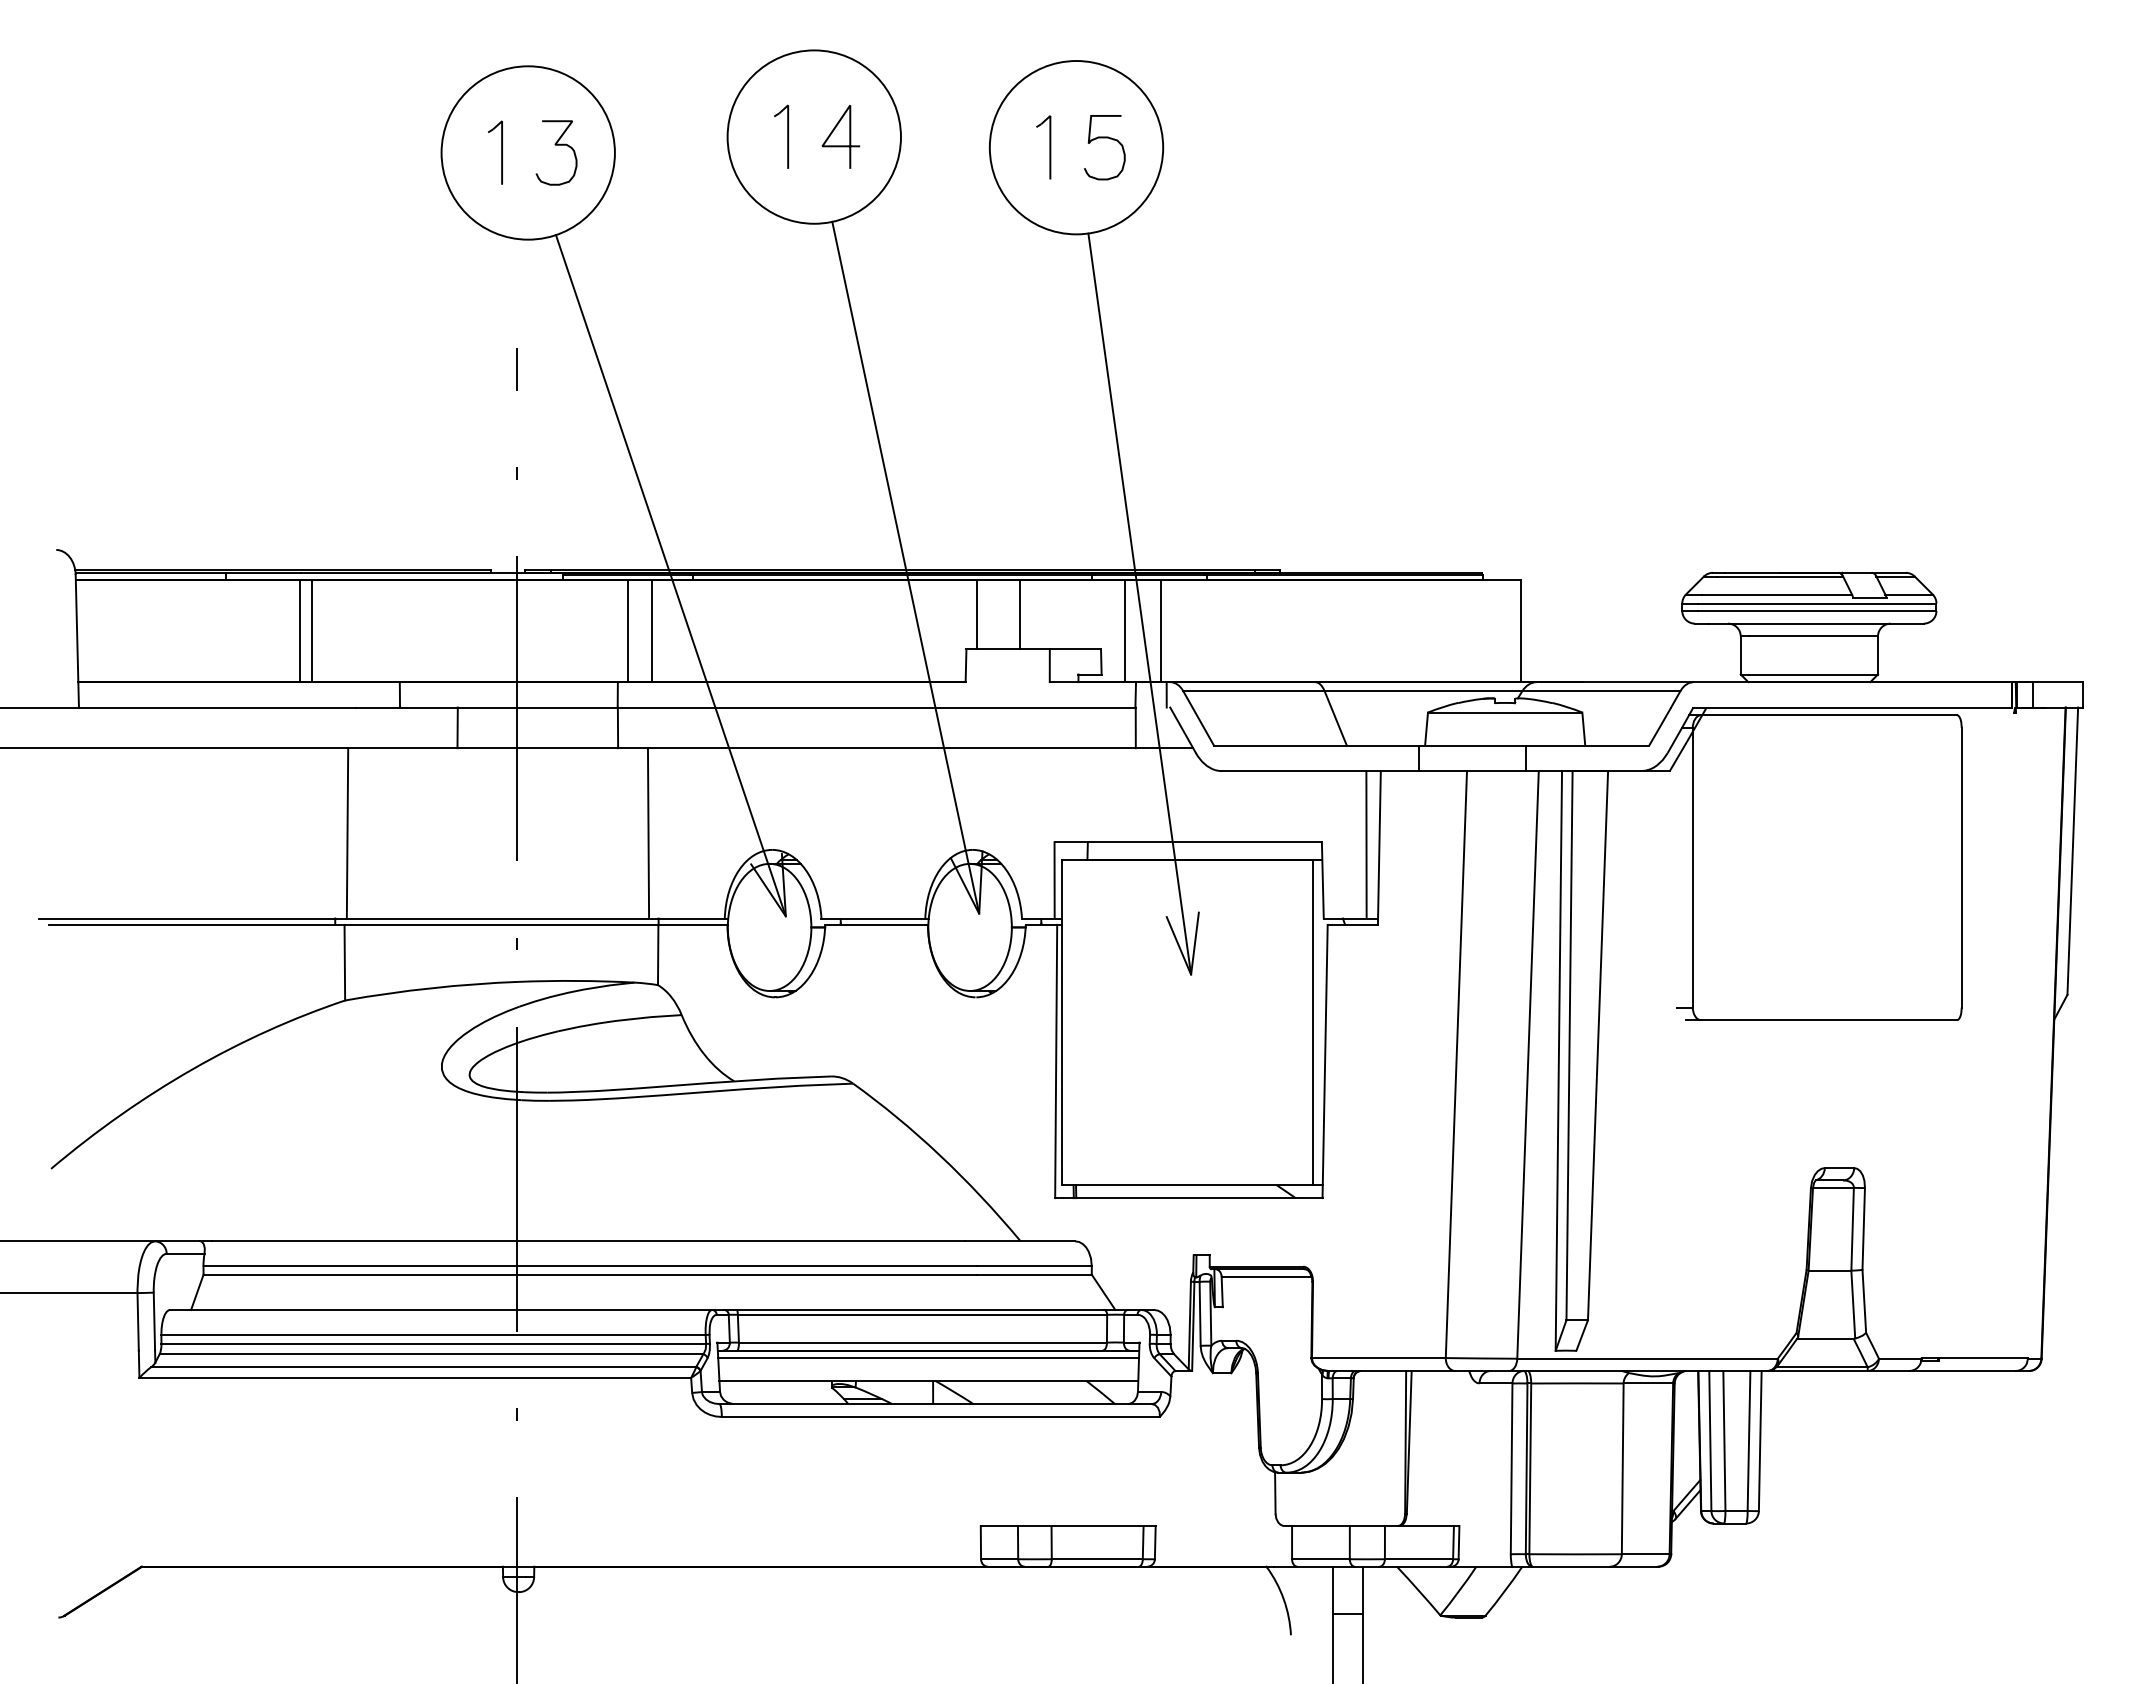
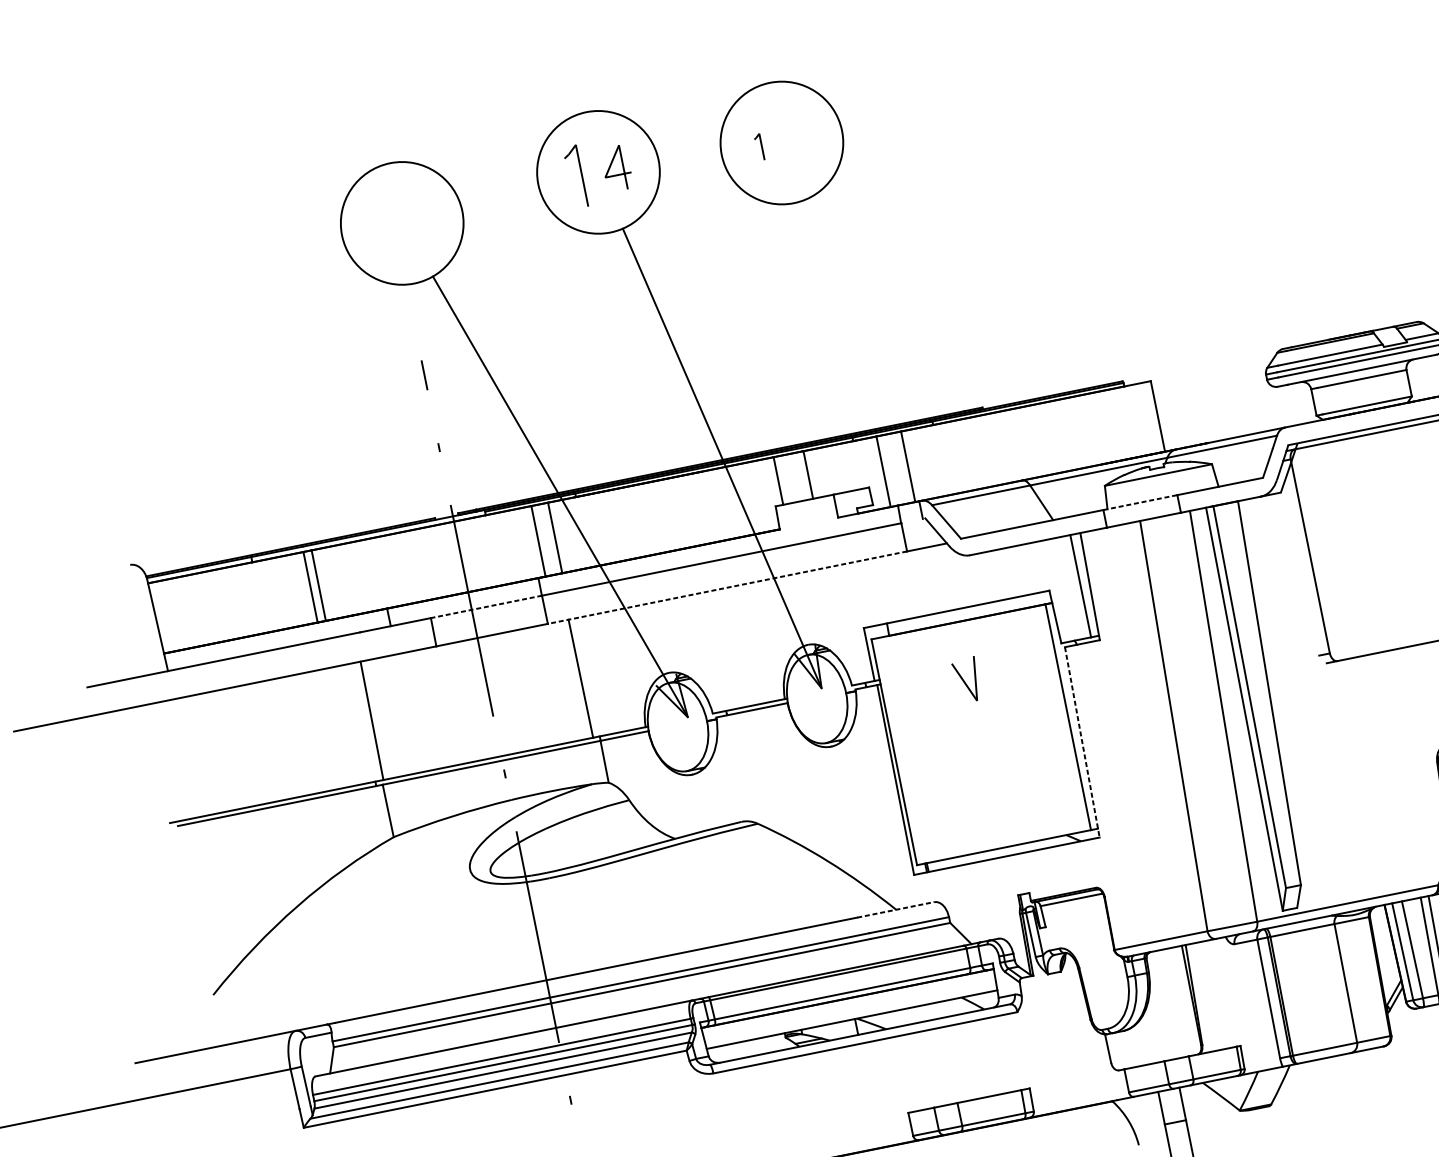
part: (781, 136) -> (575, 176), size x1.4
curve: (1104, 138) -> (800, 132), removed
curve: (556, 145) -> (420, 214), removed
part: (1043, 147) -> (759, 147), size x0.6
part: (495, 152) -> (379, 227), removed
line: (1139, 603) -> (889, 450), removed
line: (537, 707) -> (486, 606), solid -> dashed
line: (1473, 745) -> (1141, 502), solid -> dashed
line: (876, 748) -> (727, 587), solid -> dashed
line: (1325, 1061) -> (1082, 742), solid -> dashed
line: (1020, 1241) -> (896, 909), solid -> dashed
line: (928, 1358) -> (848, 1003), removed

